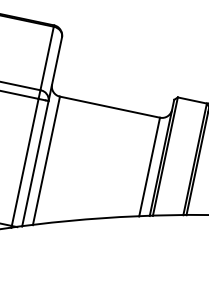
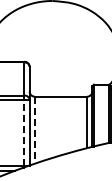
line: (25, 160) -> (24, 132), solid -> dashed
line: (45, 161) -> (34, 130), solid -> dashed

